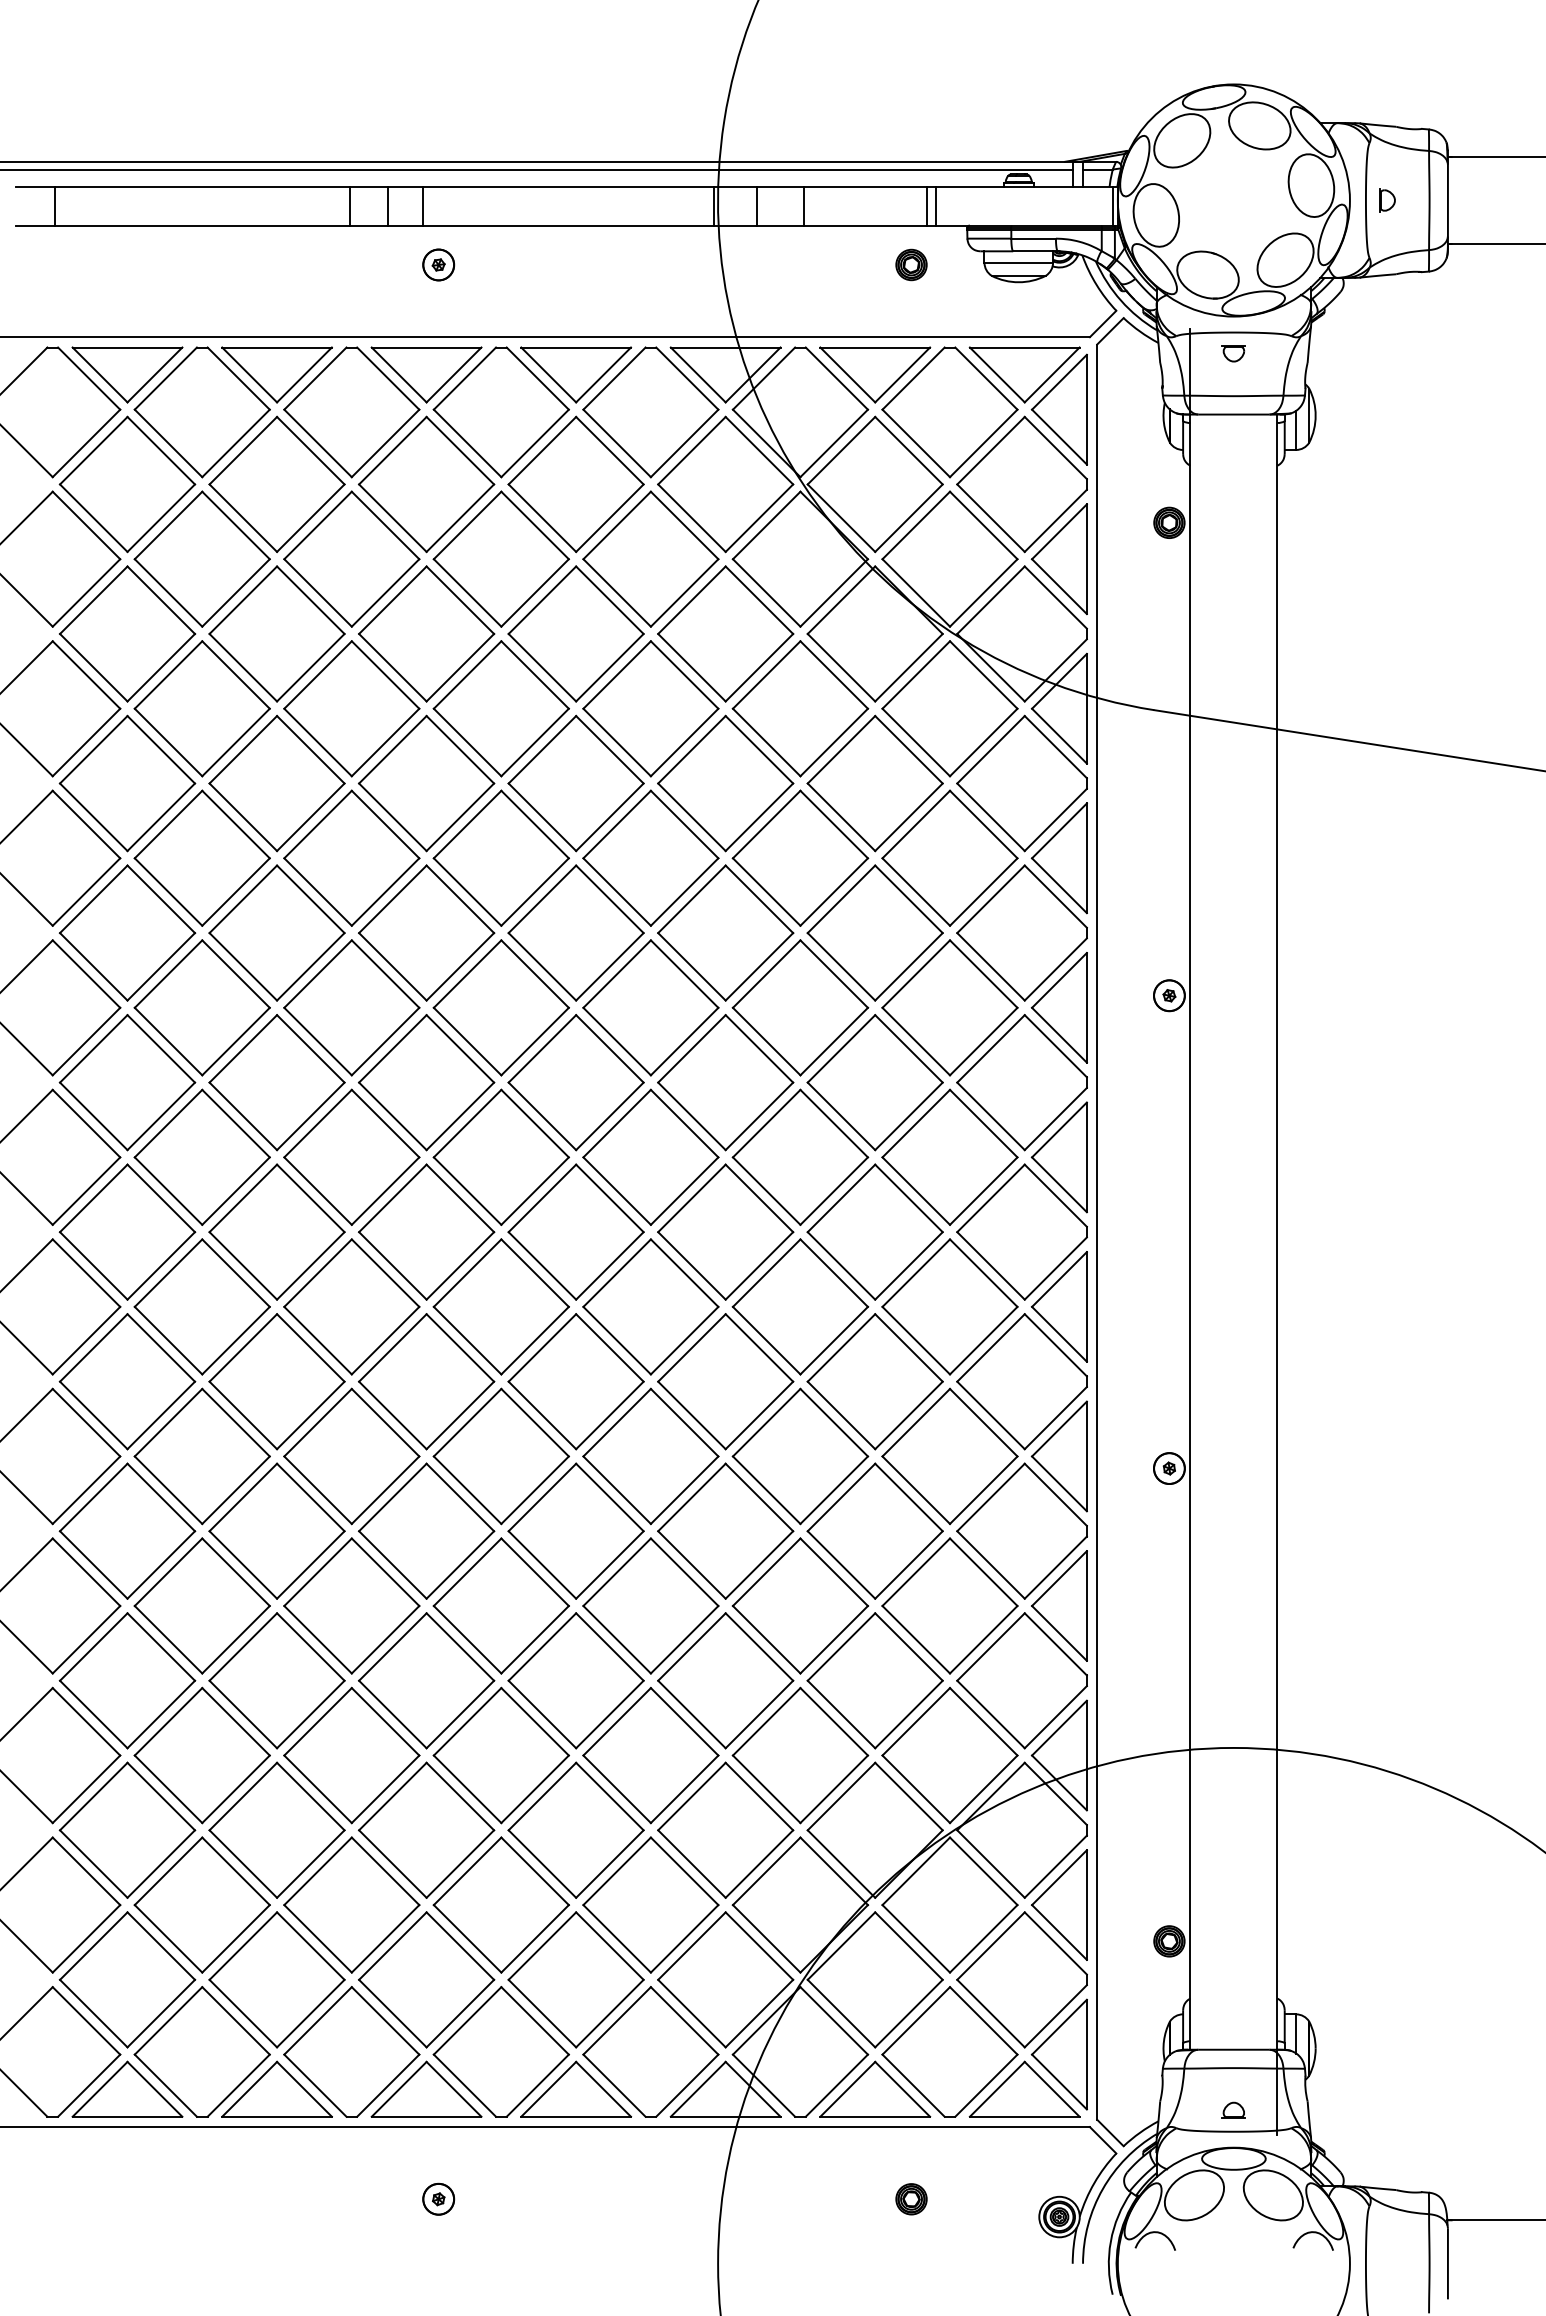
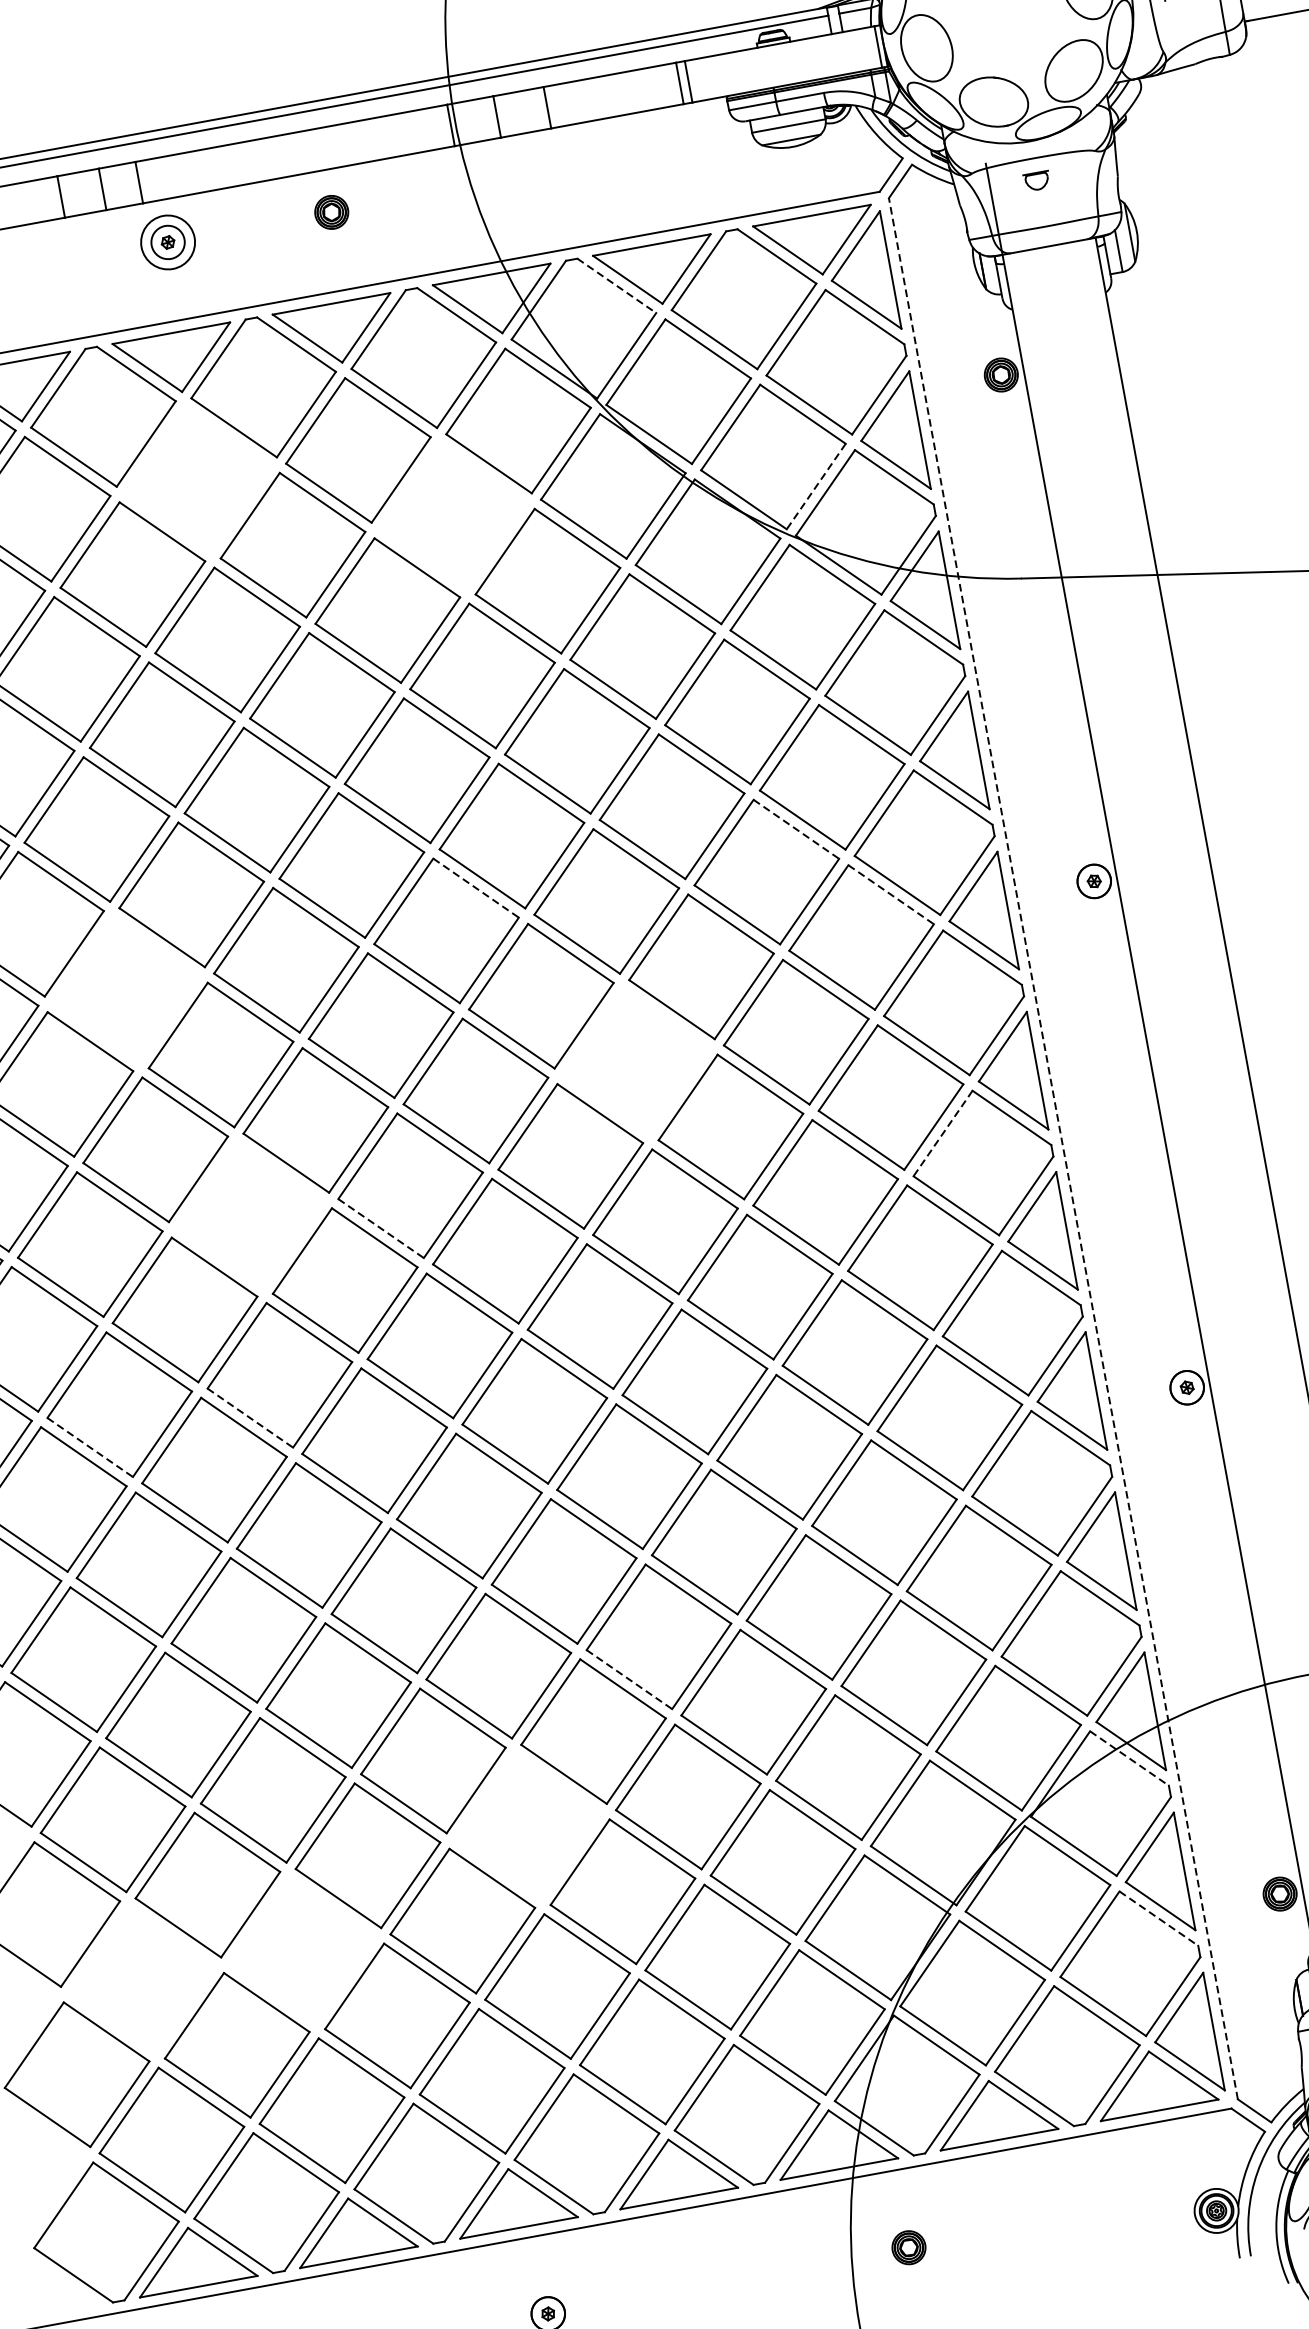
circle: (438, 264) -> (167, 241), size x1.6
part: (911, 264) -> (331, 211), moved
line: (836, 378) -> (616, 285), solid -> dashed
part: (426, 484) -> (198, 479), removed
part: (650, 558) -> (452, 515), removed
line: (983, 592) -> (815, 486), solid -> dashed
line: (609, 899) -> (475, 888), solid -> dashed
line: (908, 899) -> (795, 829), solid -> dashed
part: (276, 932) -> (125, 989), removed
line: (983, 974) -> (890, 895), solid -> dashed
part: (725, 1082) -> (635, 1061), removed
part: (351, 1156) -> (249, 1214), removed
line: (467, 1191) -> (381, 1229), solid -> dashed
line: (991, 1198) -> (943, 1133), solid -> dashed
line: (1097, 1232) -> (1063, 1149), solid -> dashed
line: (168, 1340) -> (90, 1447), solid -> dashed
line: (318, 1340) -> (250, 1417), solid -> dashed
line: (617, 1639) -> (629, 1679), solid -> dashed
part: (500, 1755) -> (527, 1826), removed
line: (1055, 1793) -> (1129, 1758), solid -> dashed
part: (127, 1829) -> (142, 1979), removed
part: (276, 1829) -> (301, 1949), removed
line: (1055, 1943) -> (1158, 1918), solid -> dashed
part: (911, 2199) -> (908, 2247), moved

